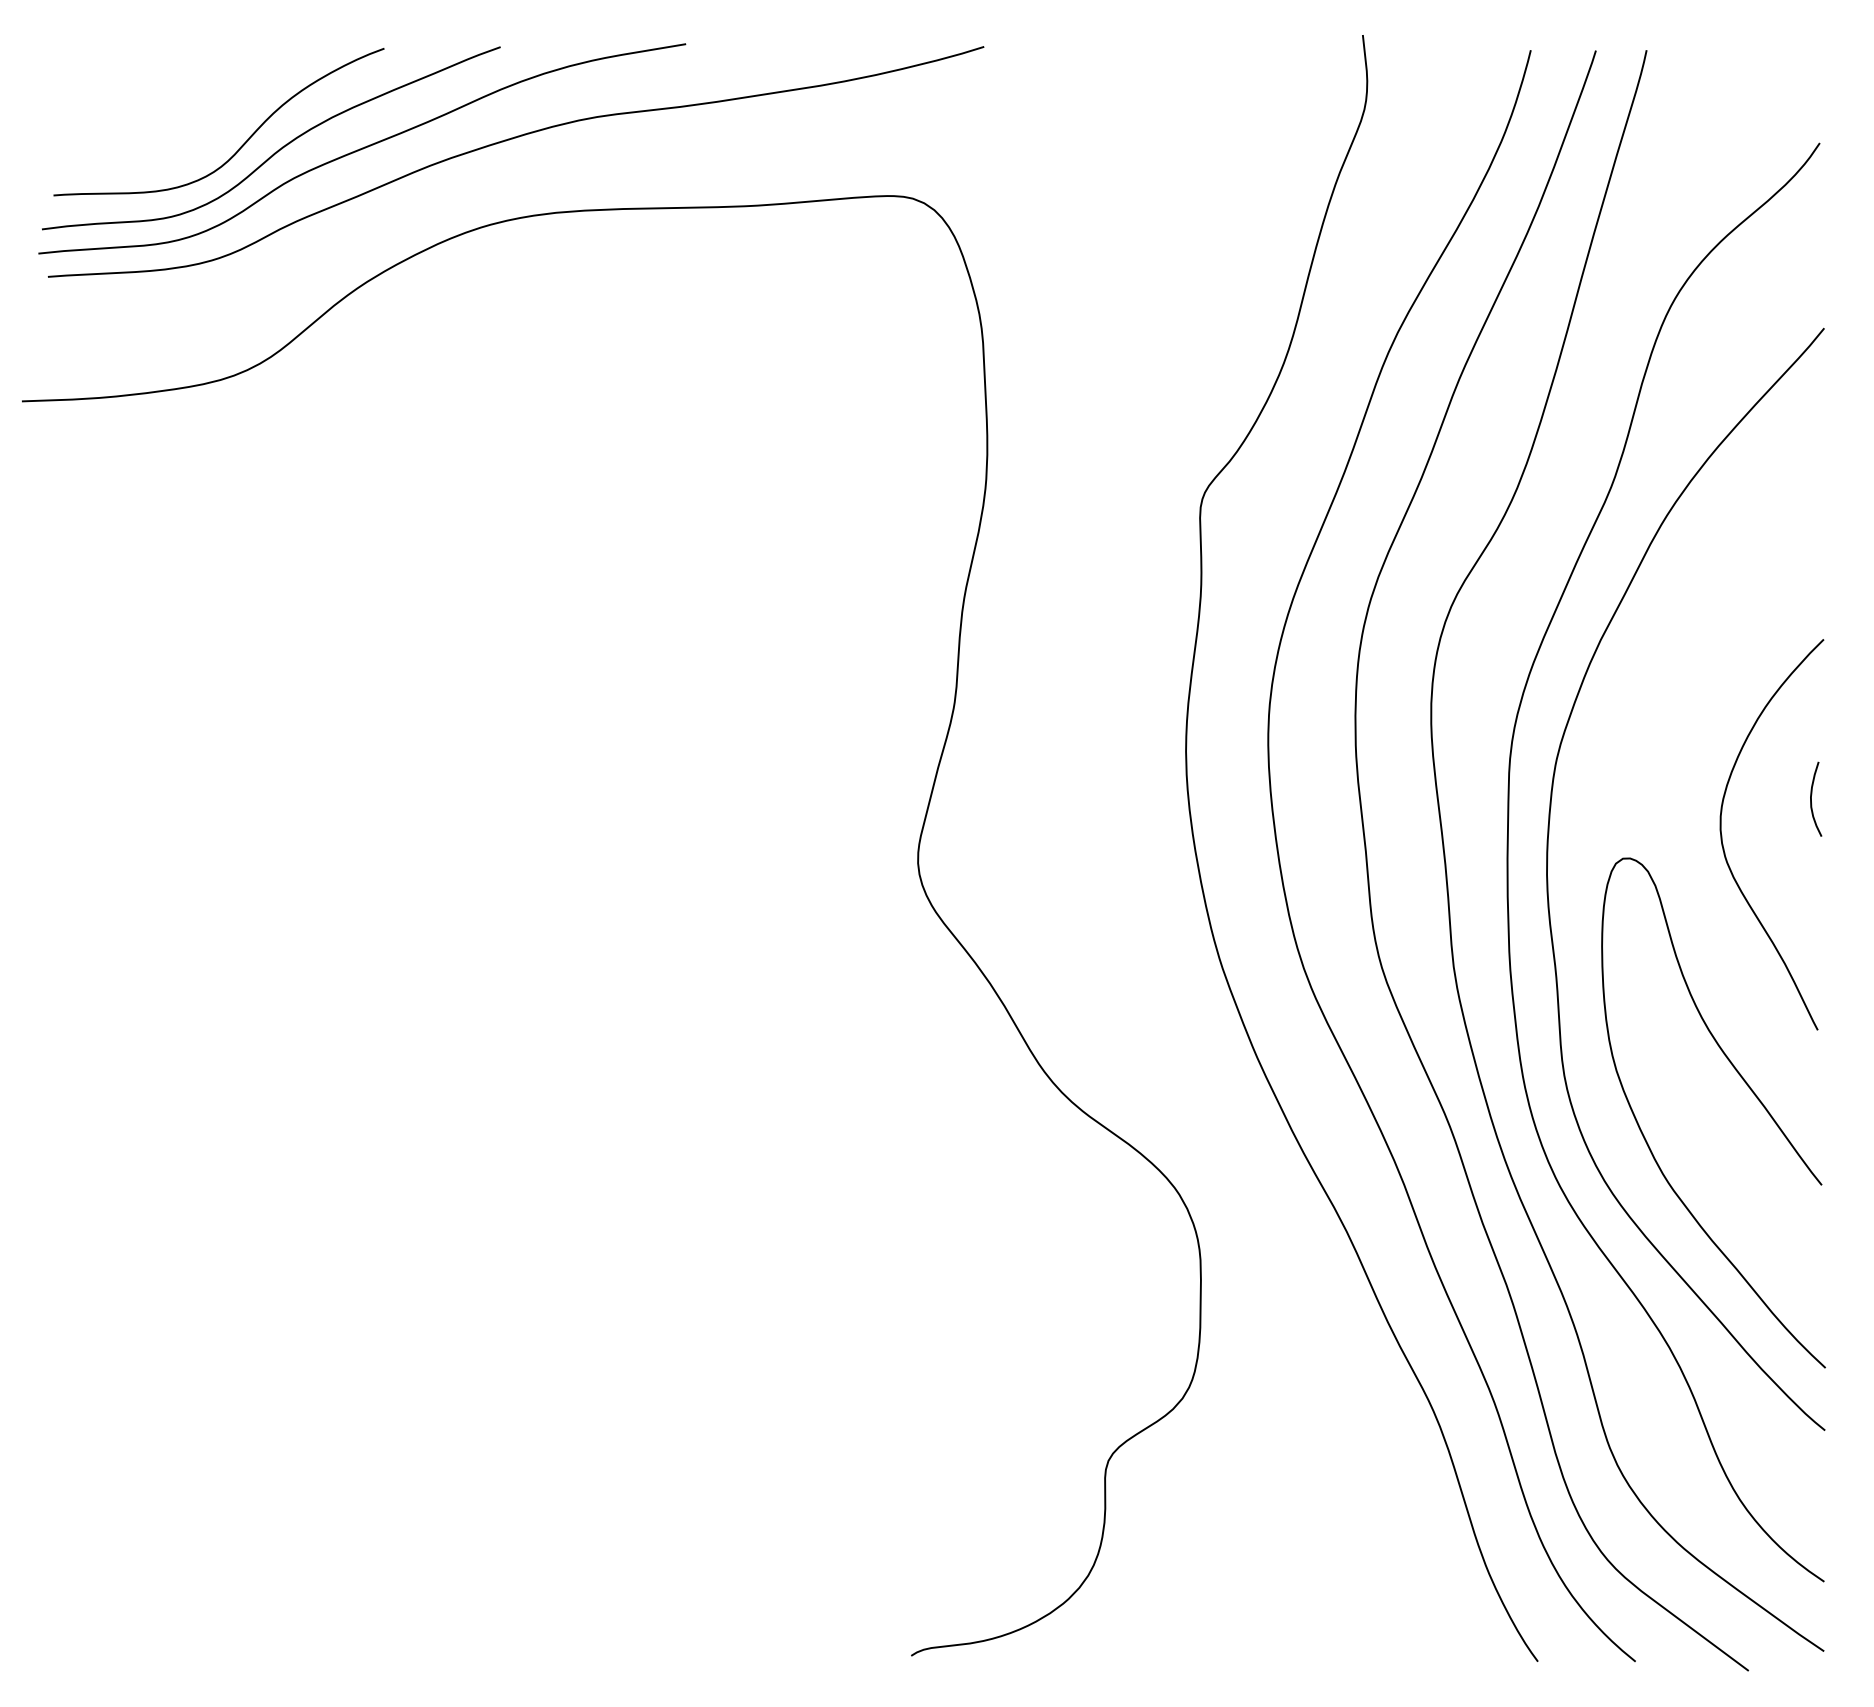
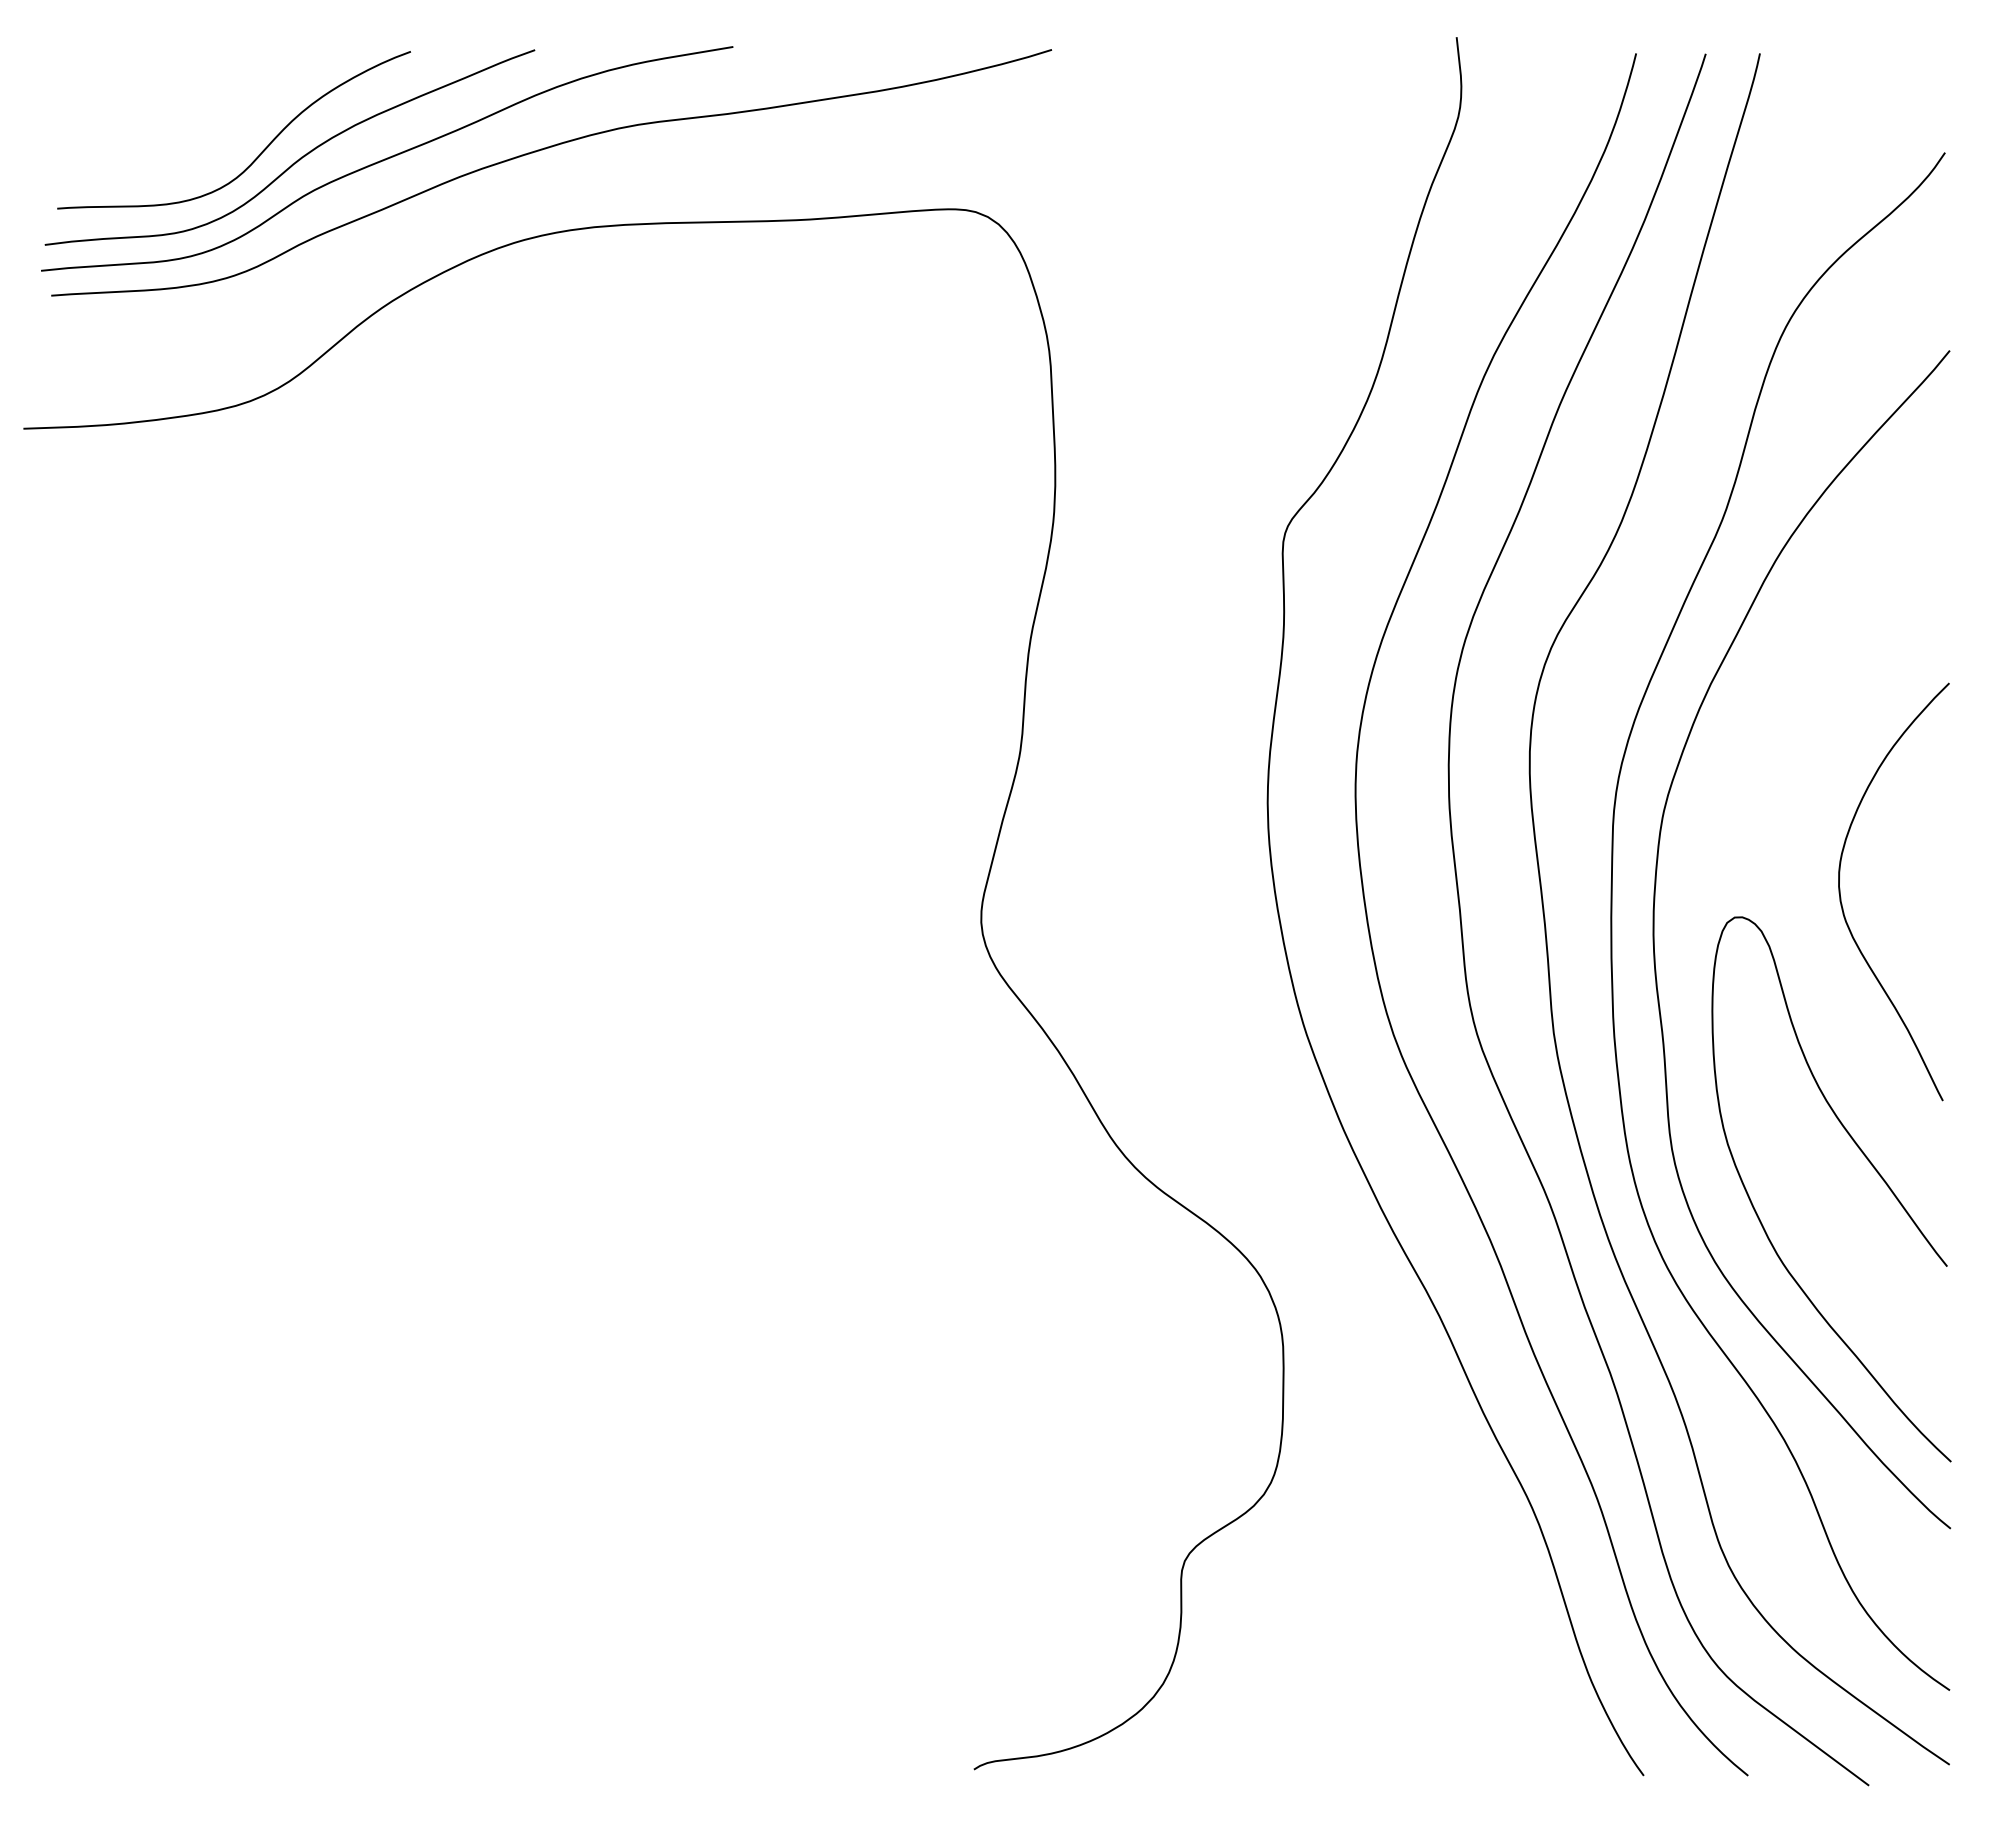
curve: (1811, 799) -> (1936, 854), removed

